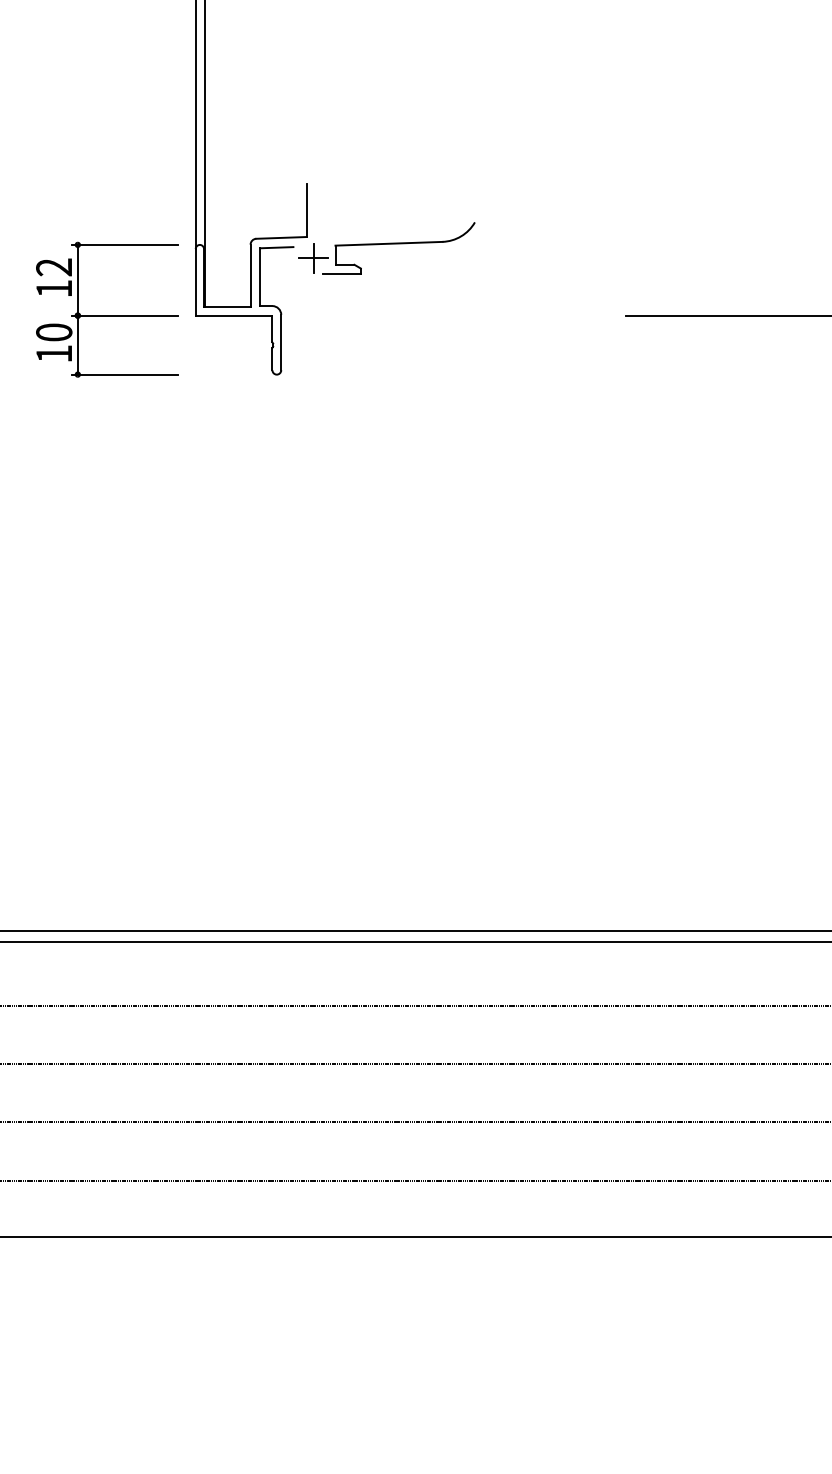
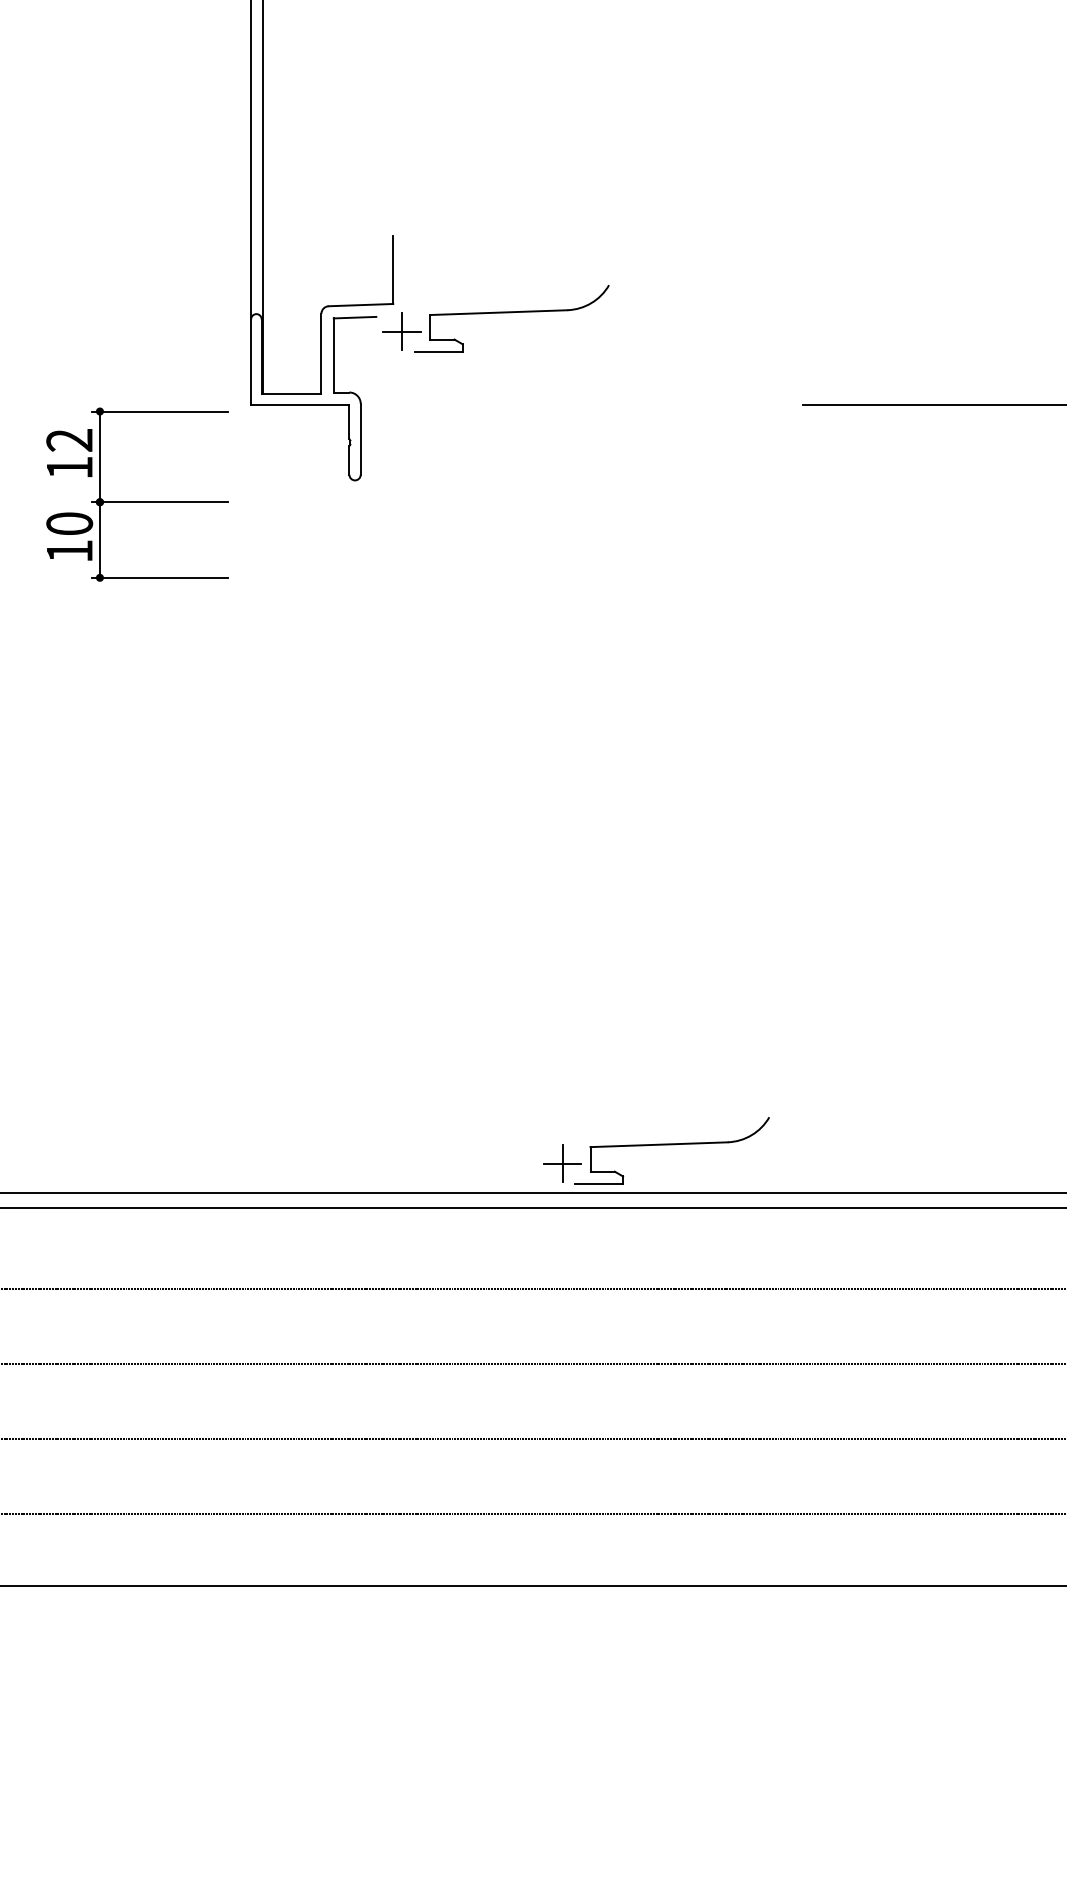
part: (107, 309) -> (137, 494), moved
part: (511, 897) -> (655, 1150), added

